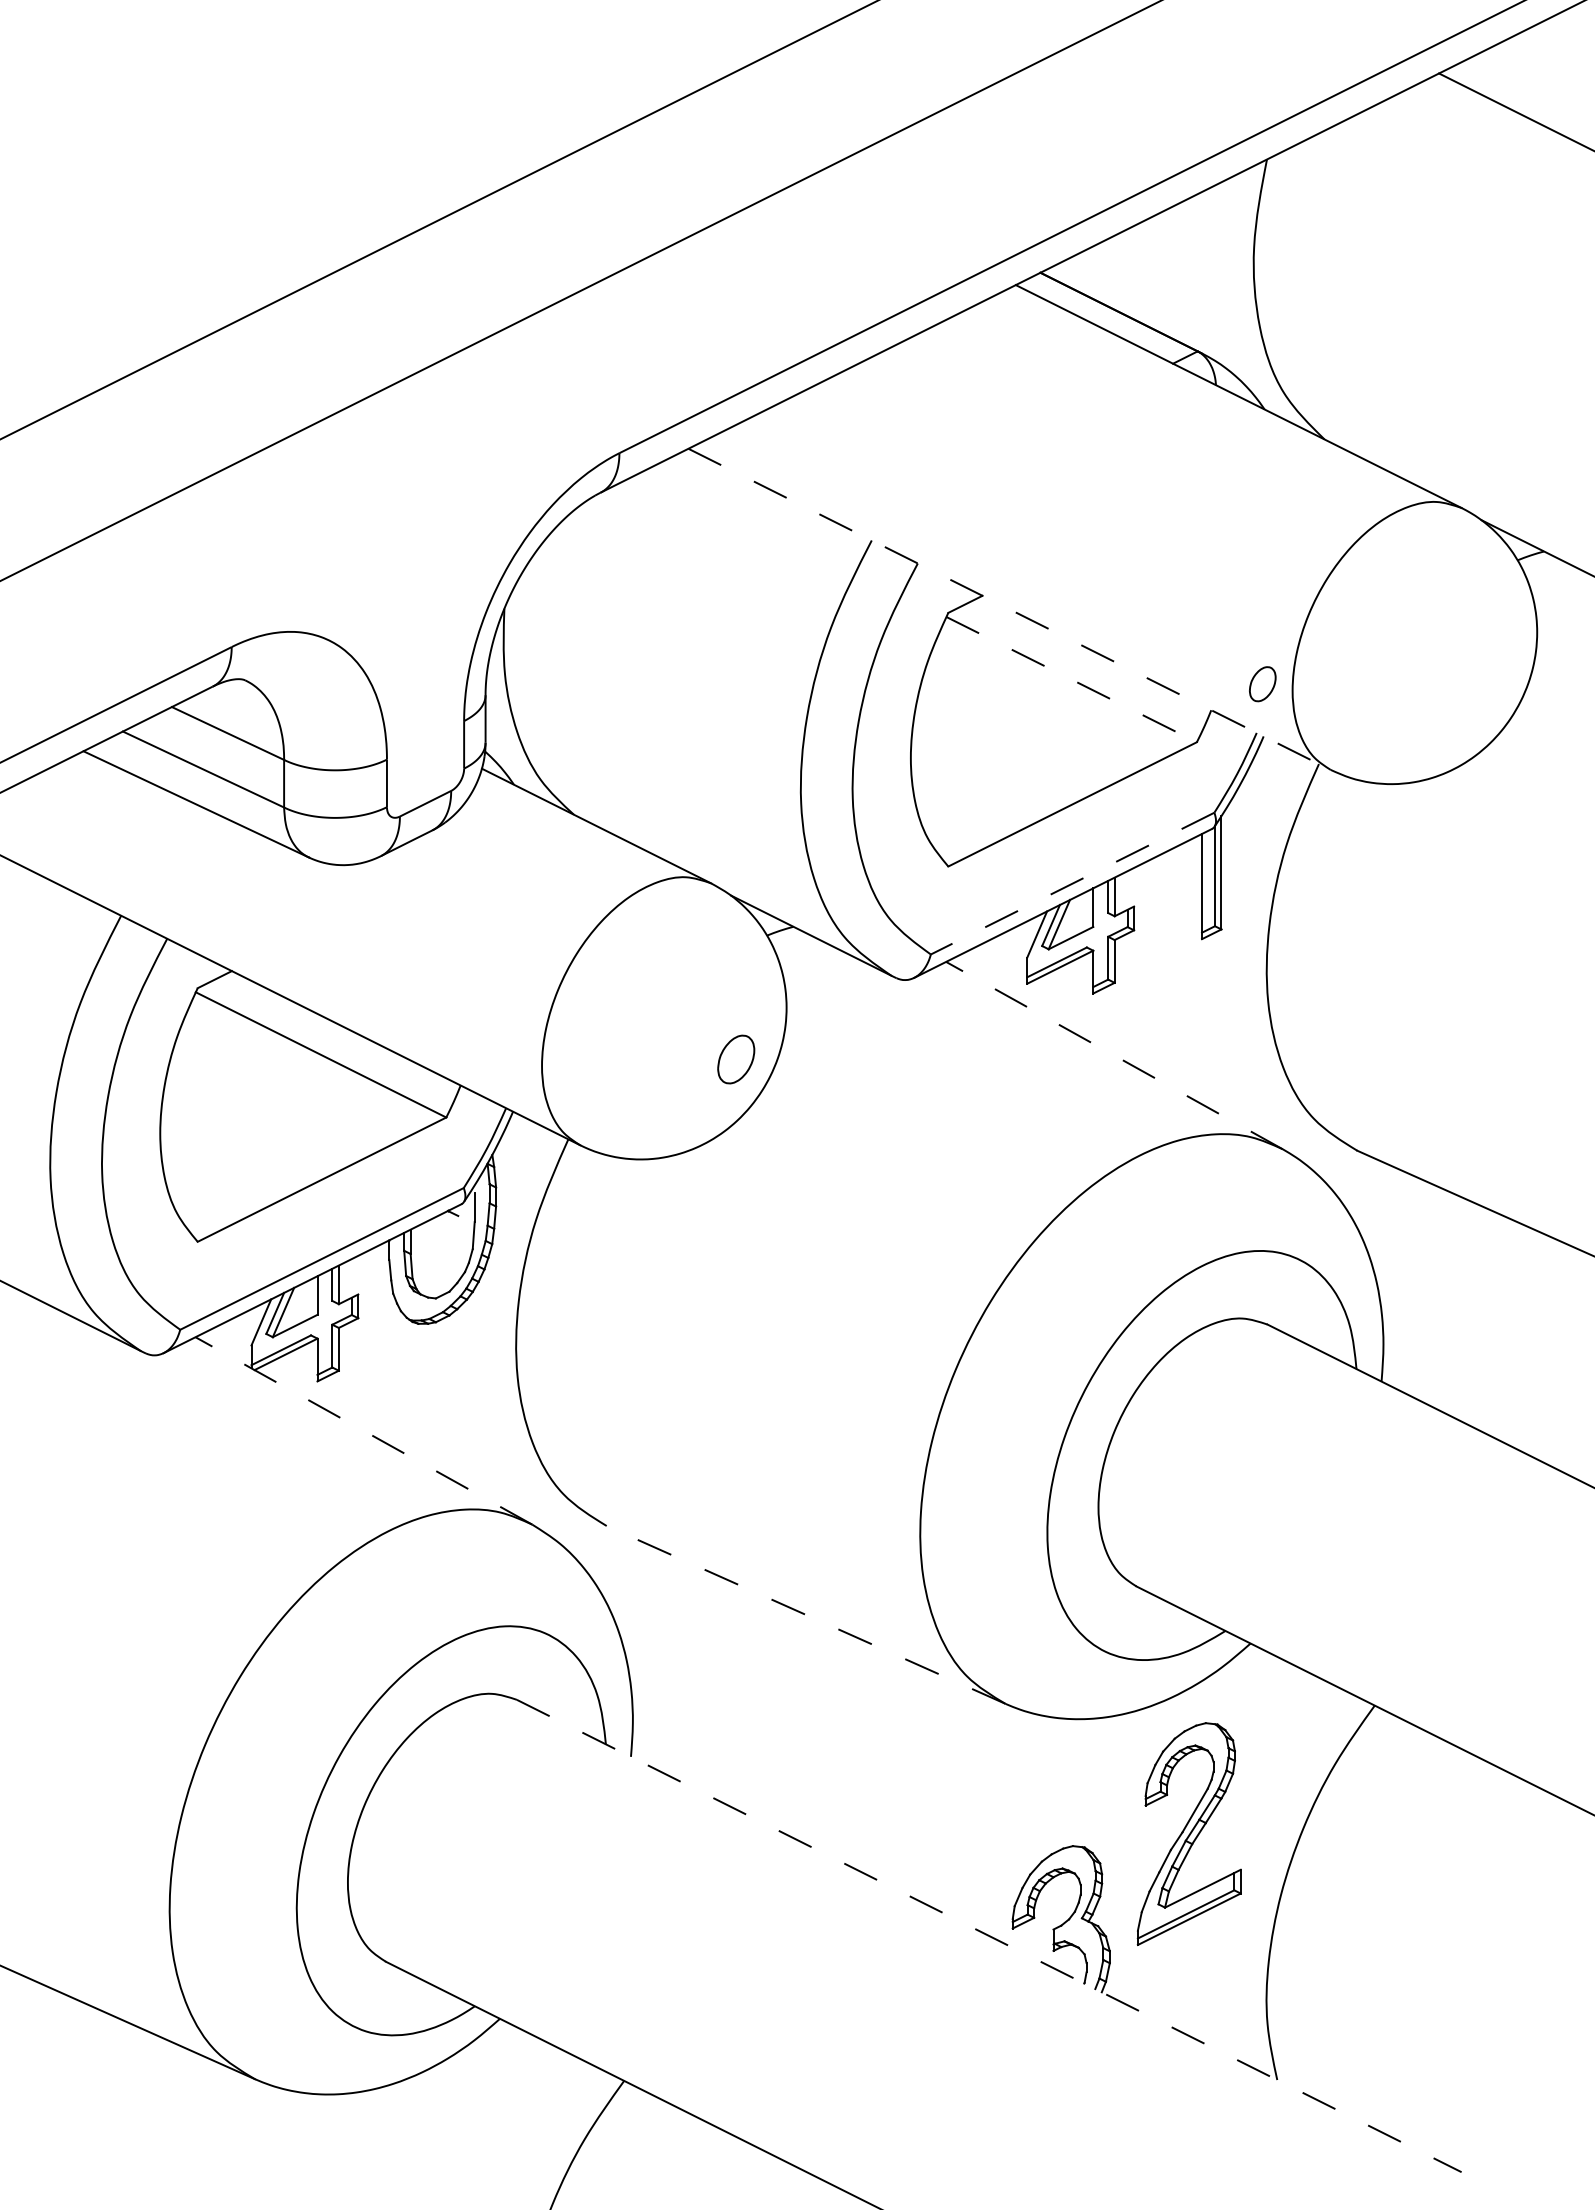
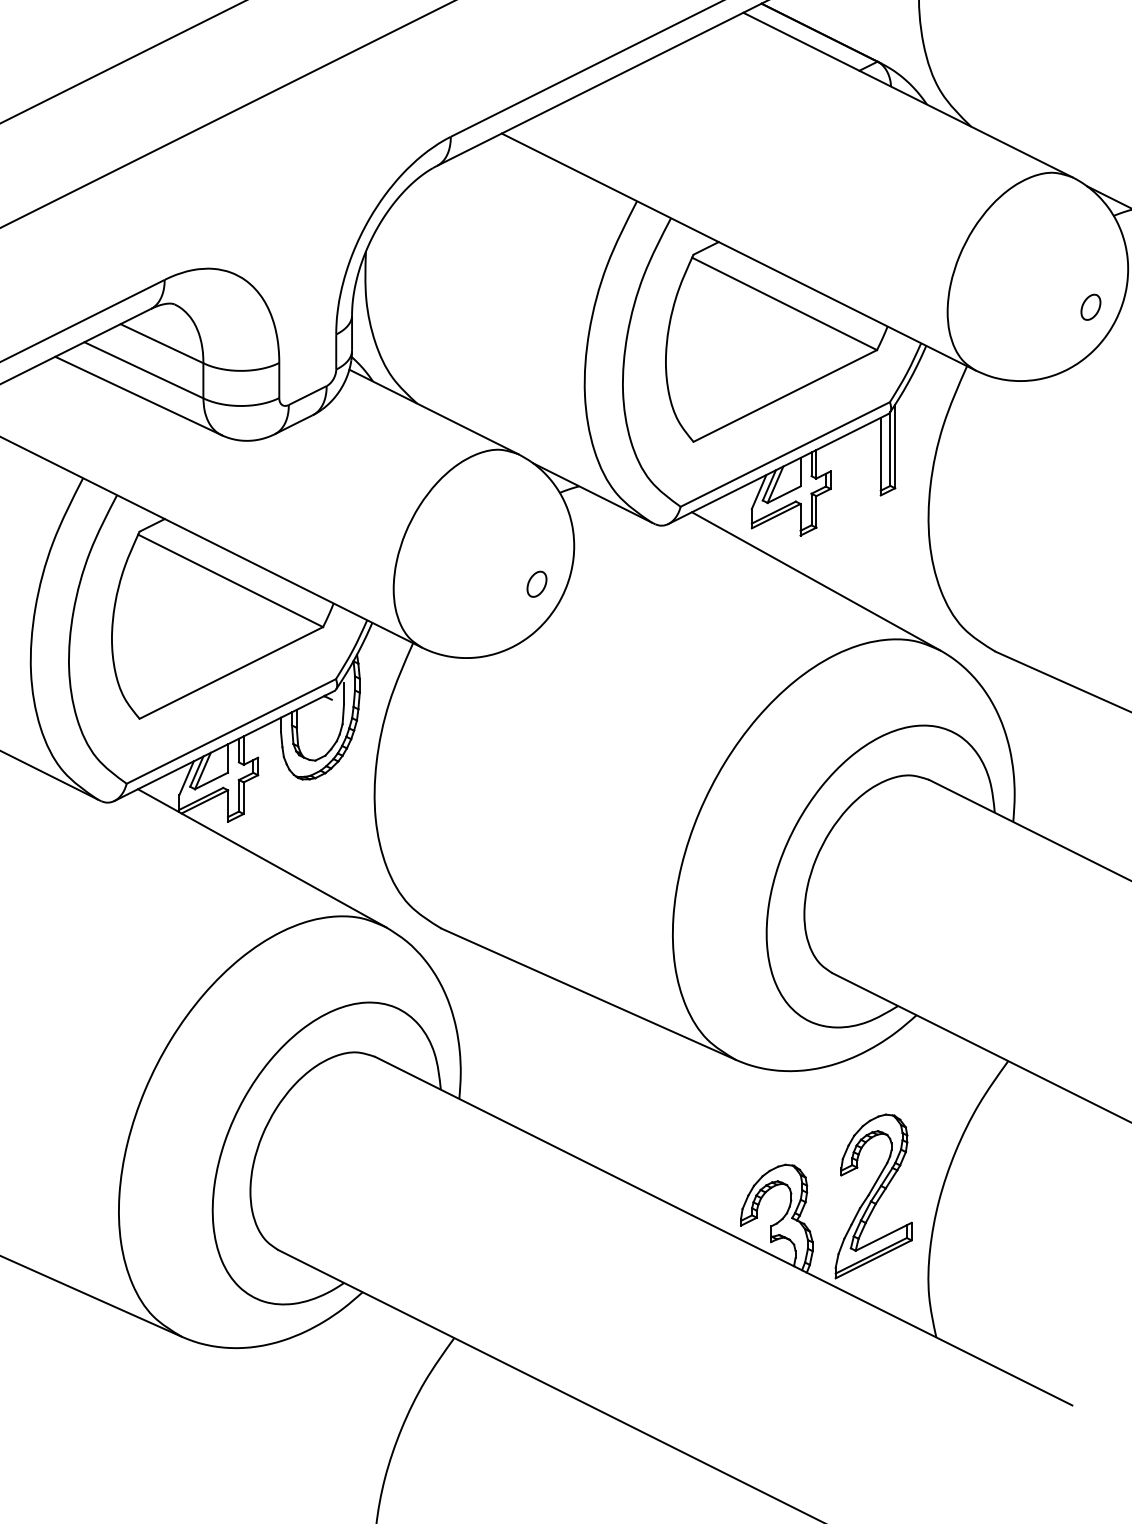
line: (1010, 609) -> (739, 252), dashed -> solid
line: (1072, 679) -> (785, 303), dashed -> solid
part: (1262, 684) -> (1090, 307), moved
line: (1072, 883) -> (785, 454), dashed -> solid
line: (1114, 1055) -> (816, 581), dashed -> solid
part: (735, 1059) -> (536, 584), size x0.71
line: (363, 1430) -> (261, 858), dashed -> solid
line: (805, 1614) -> (588, 993), dashed -> solid
part: (1188, 1833) -> (873, 1196), moved
line: (989, 1936) -> (723, 1231), dashed -> solid

